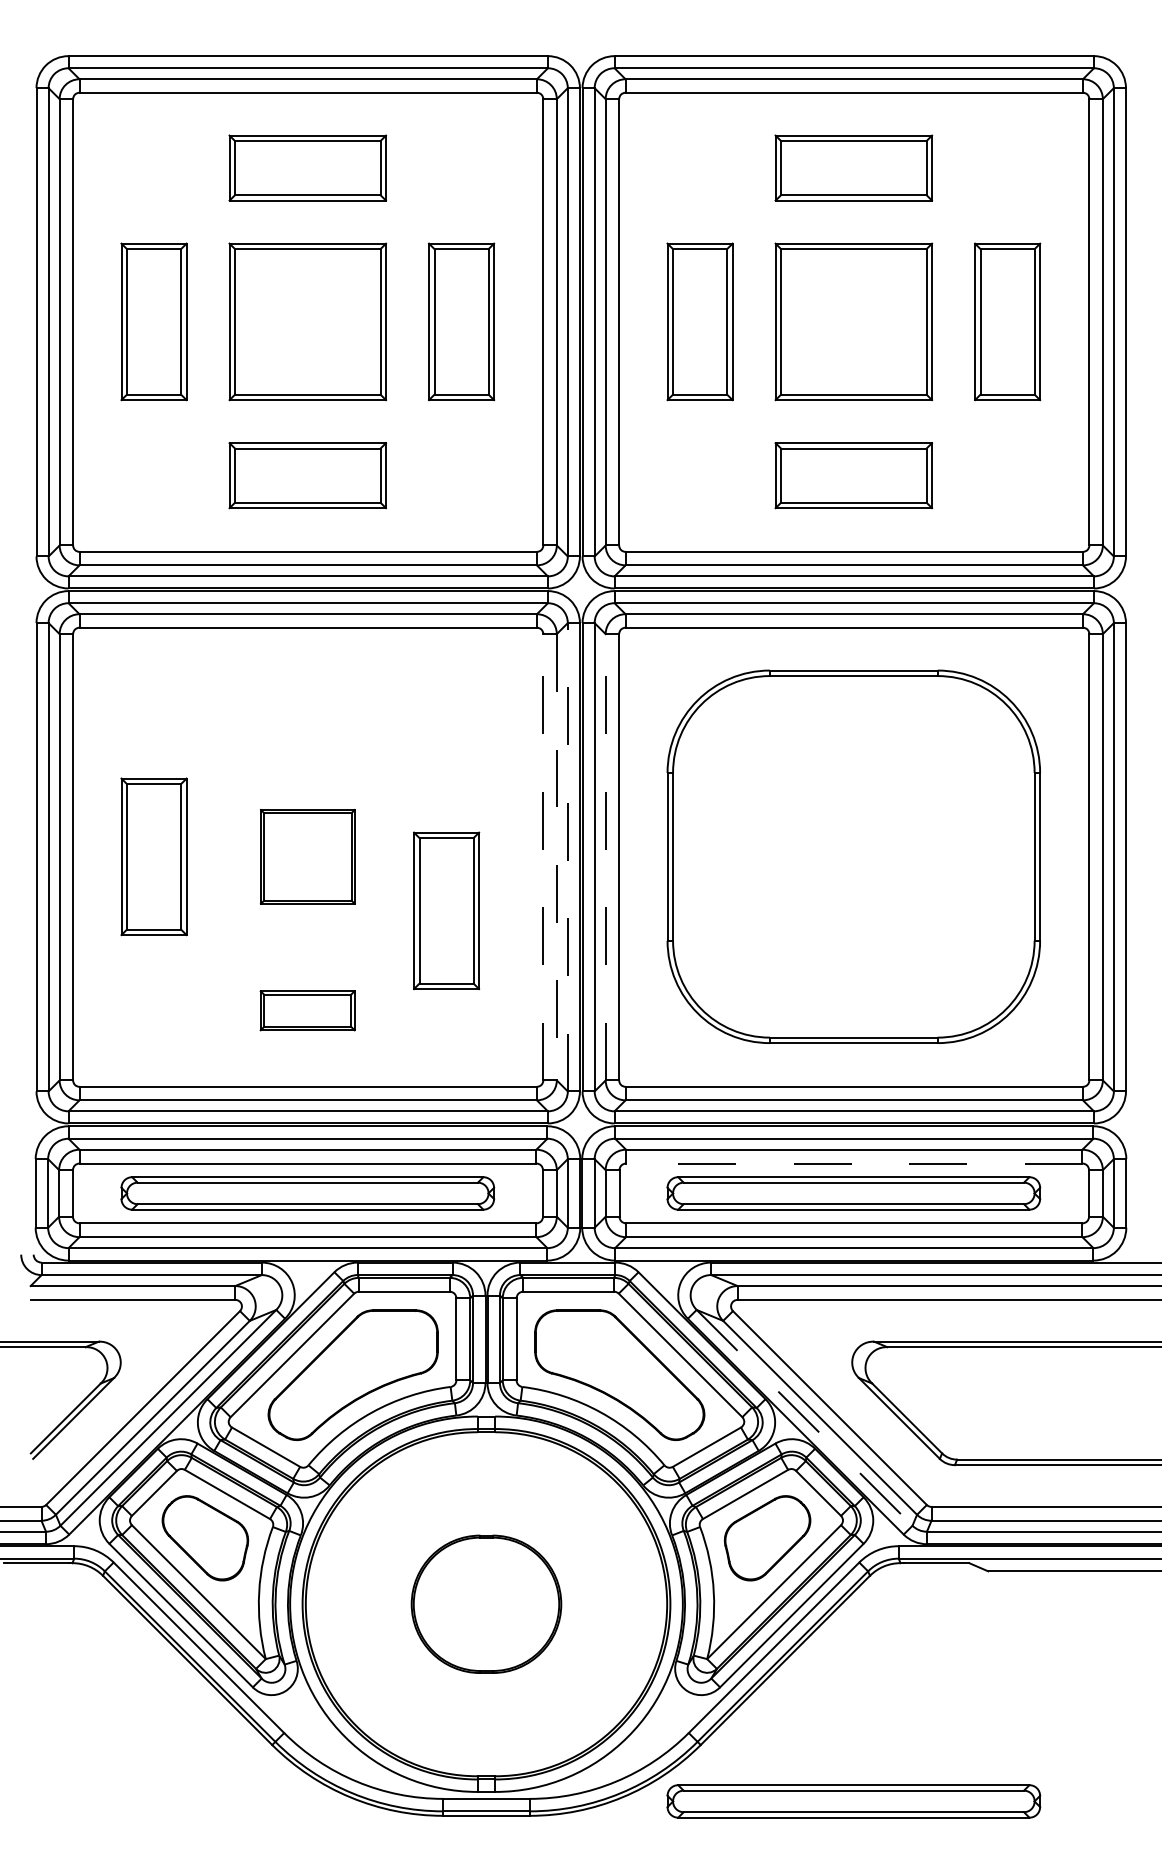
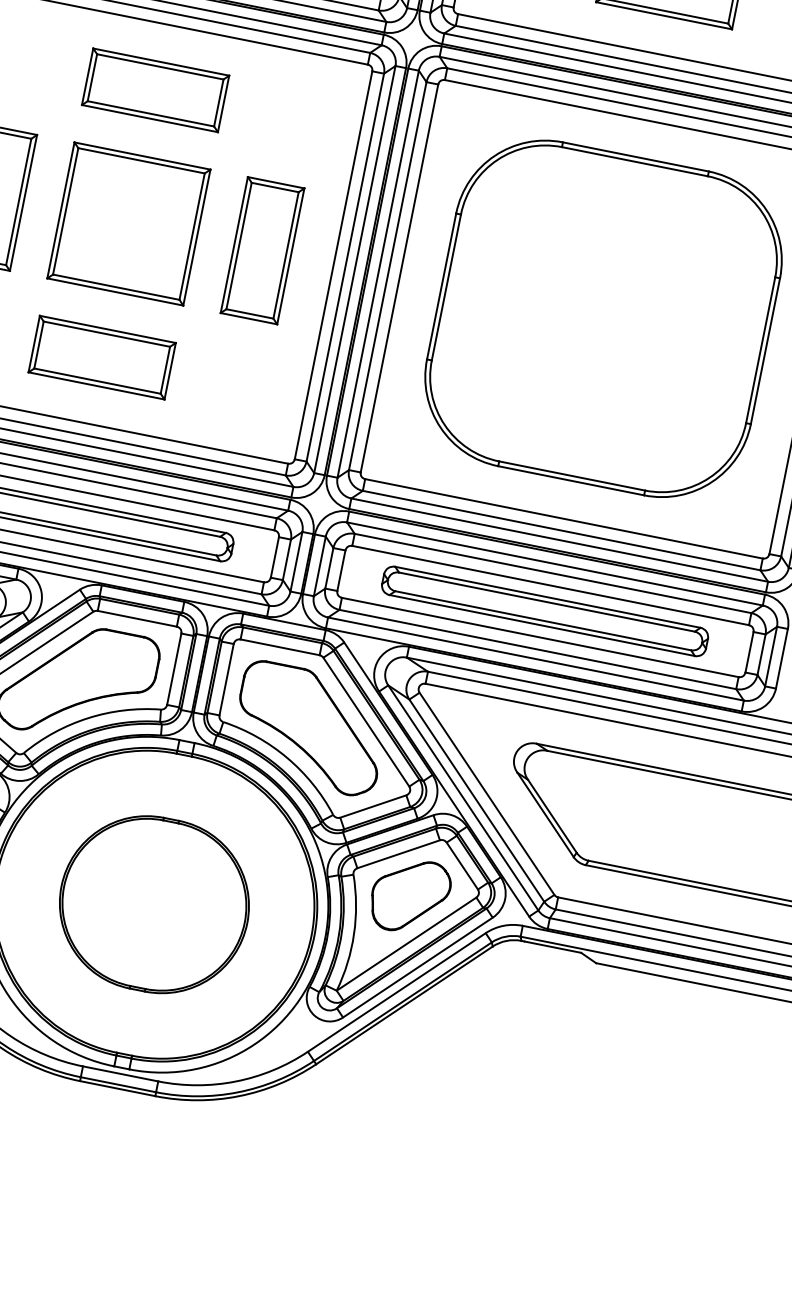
part: (307, 702) -> (155, 89), added
part: (307, 856) -> (128, 223), size x1.67
line: (543, 856) -> (333, 264), dashed -> solid
line: (567, 856) -> (354, 268), dashed -> solid
line: (605, 856) -> (387, 275), dashed -> solid
line: (556, 857) -> (344, 267), dashed -> solid
part: (446, 910) -> (262, 250), moved
part: (307, 1010) -> (101, 357), size x1.67
line: (853, 1163) -> (549, 585), dashed -> solid
line: (804, 1417) -> (463, 797), dashed -> solid
part: (486, 1604) -> (154, 904), size x1.43
part: (853, 1801) -> (439, 1139), removed

